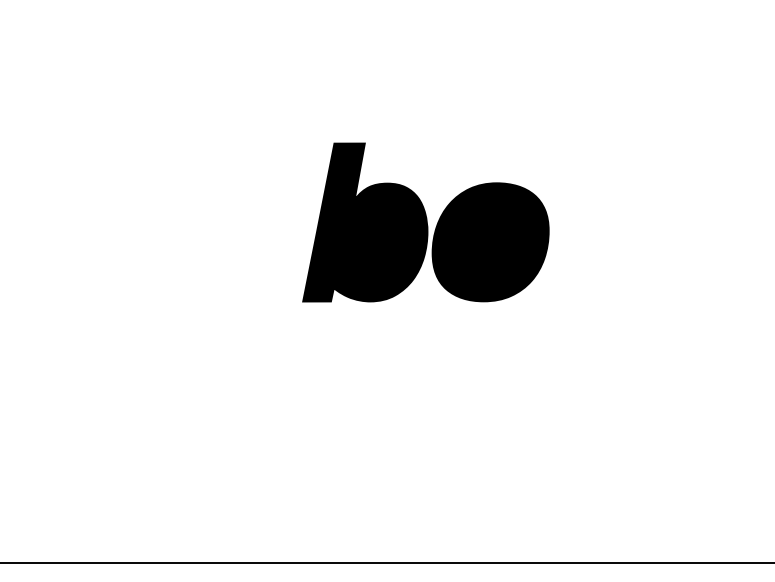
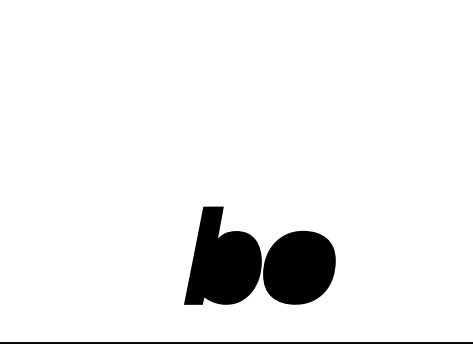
part: (425, 222) -> (259, 255), moved

